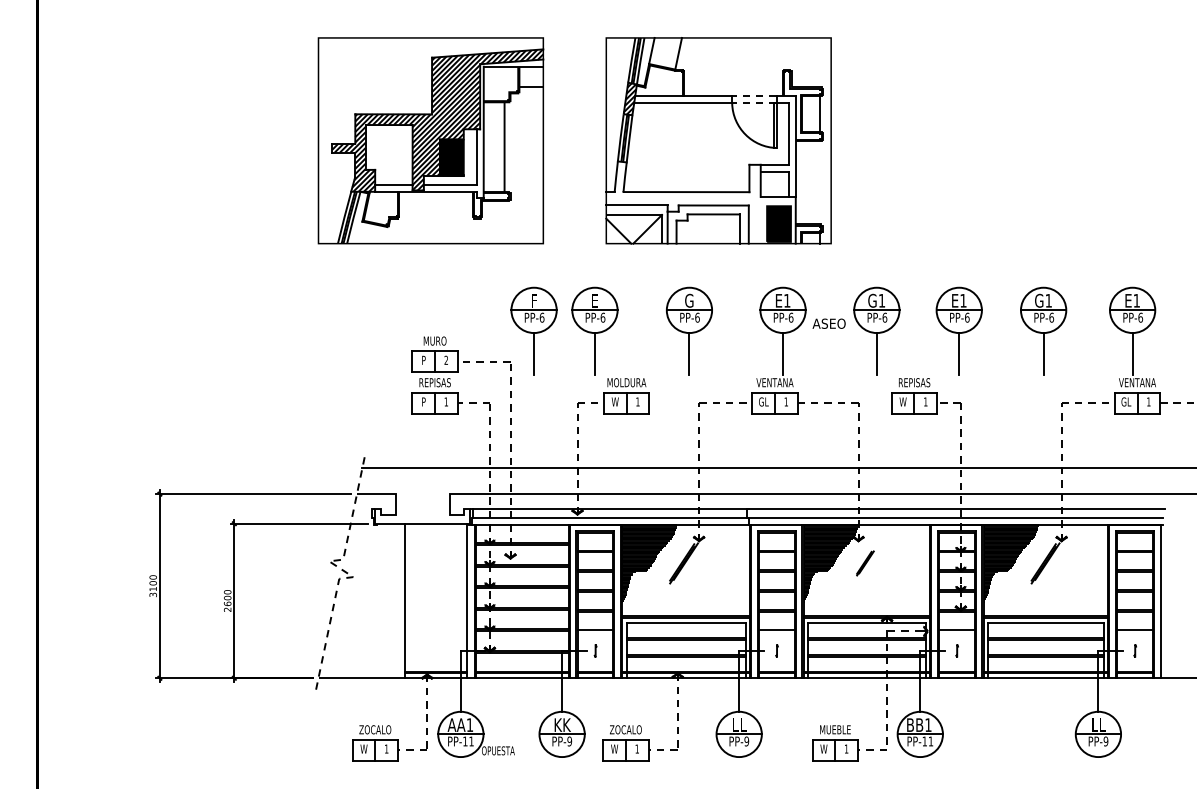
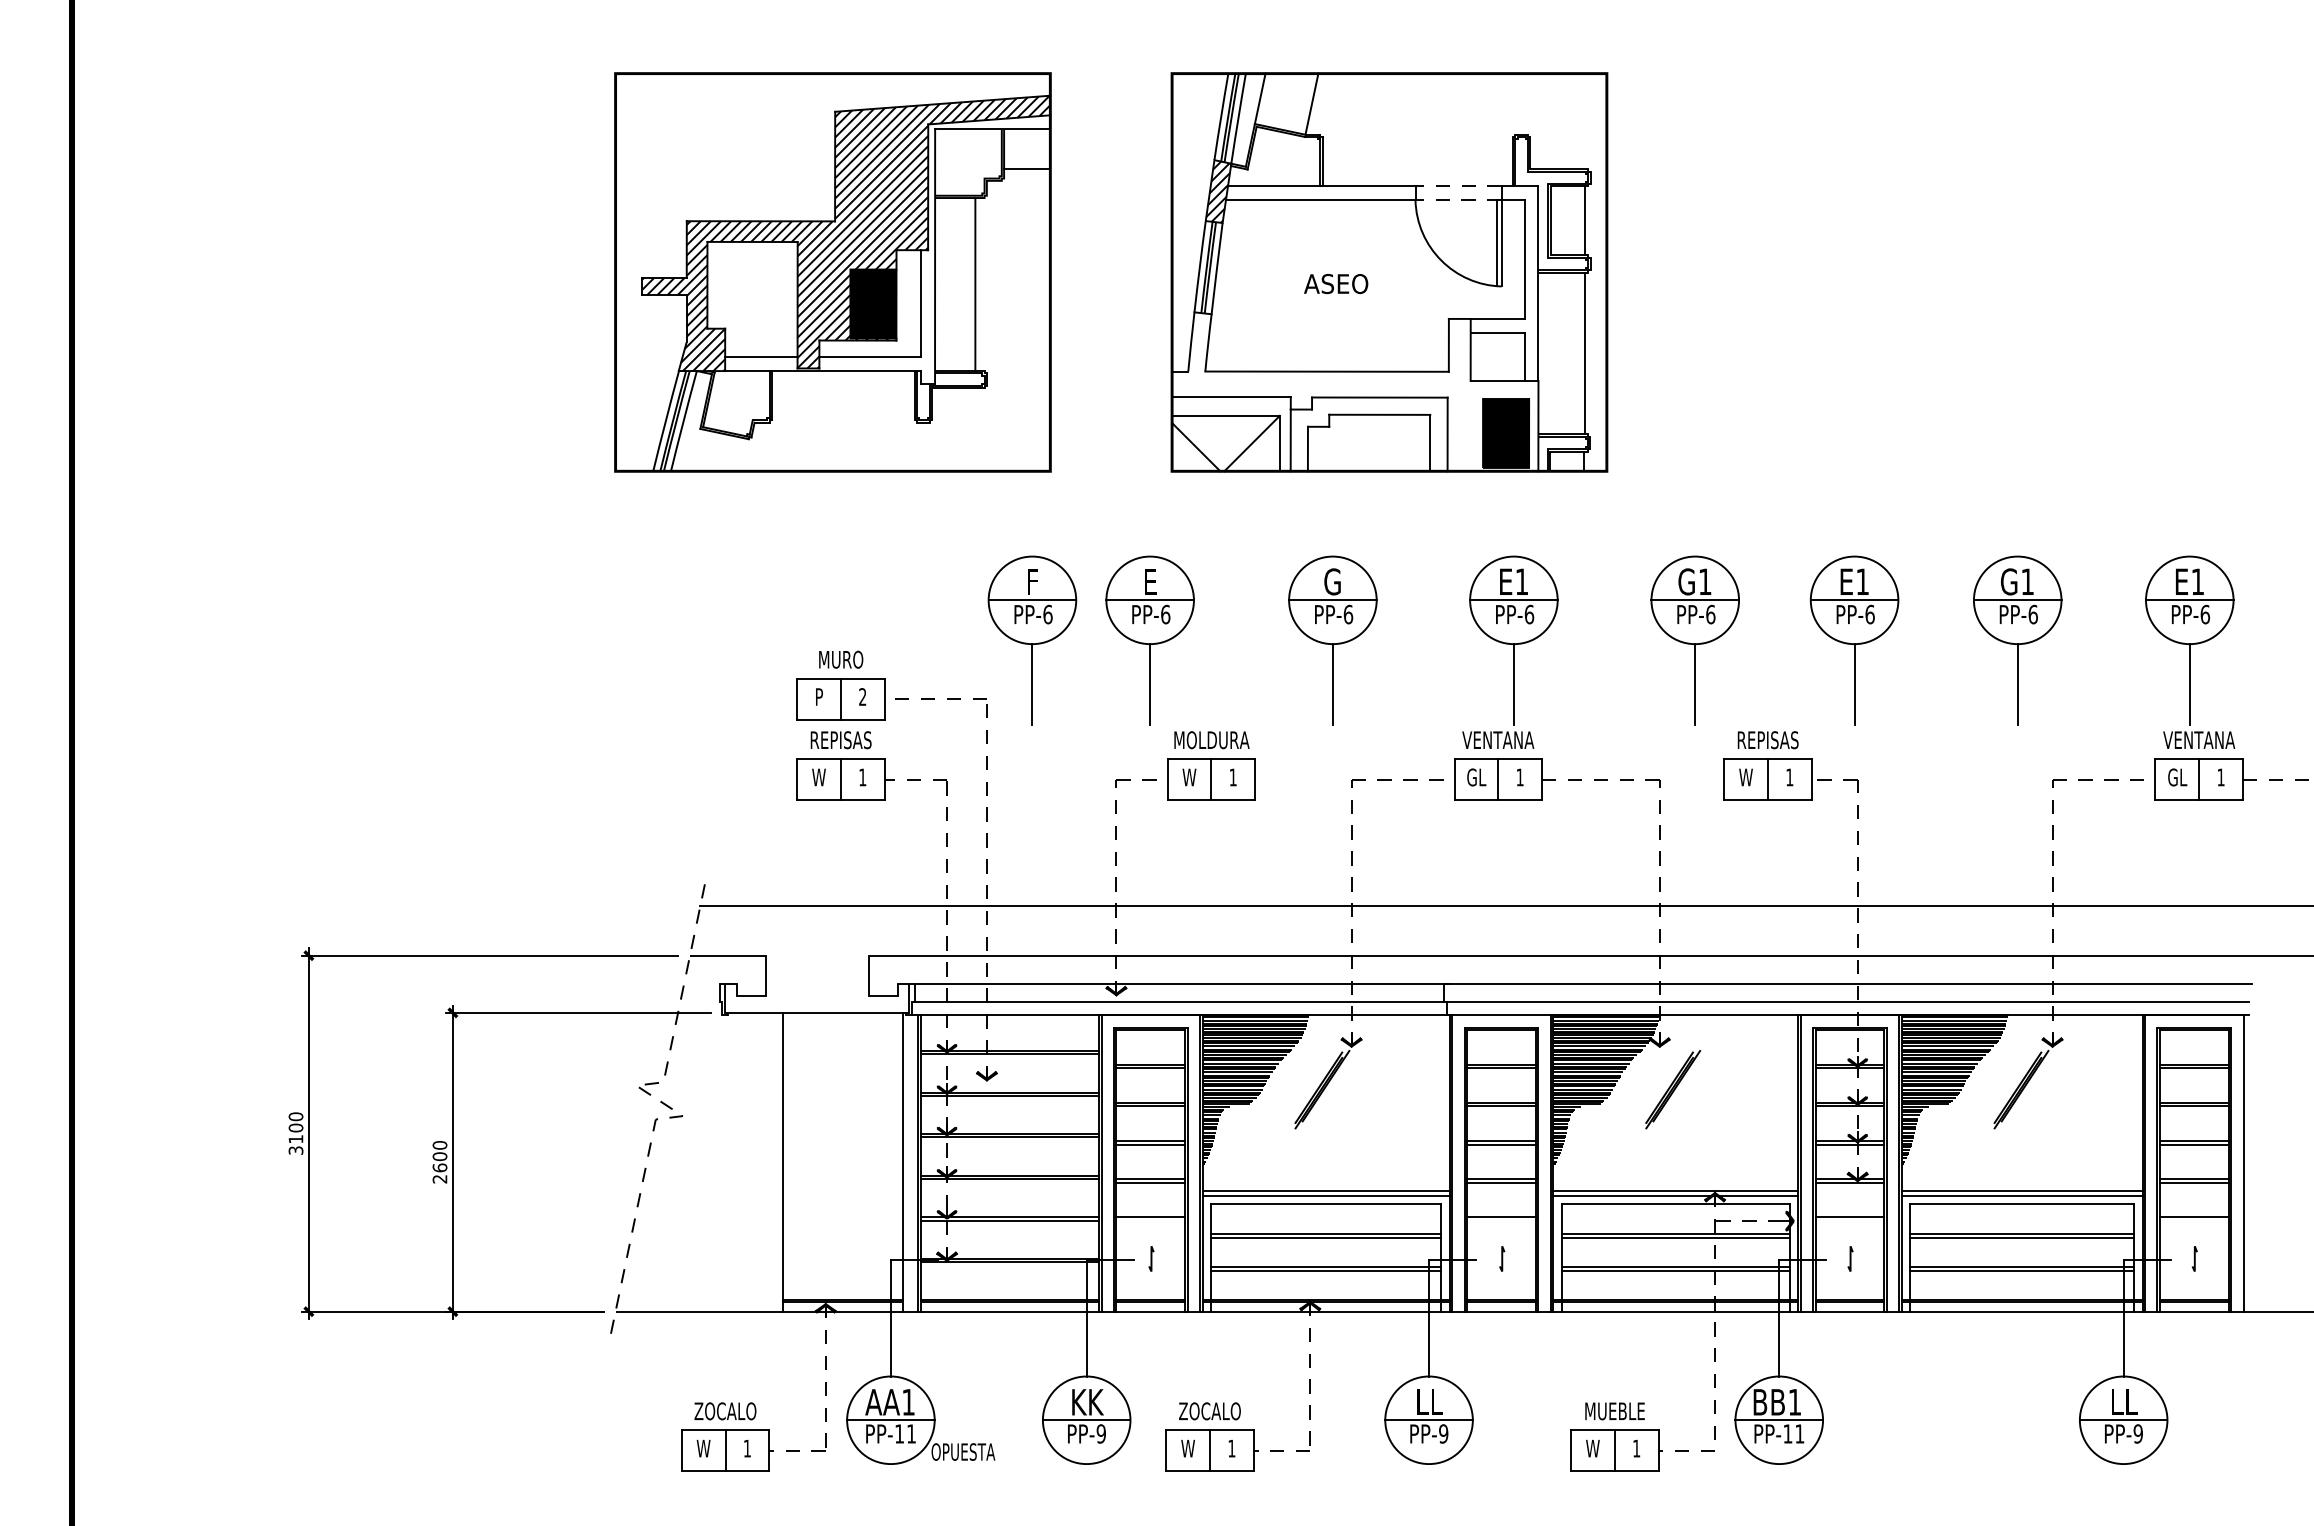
line: (819, 182) -> (1584, 353), added
text: (828, 323) -> (1334, 283), moved
text: (423, 401) -> (818, 776), P -> W
part: (865, 563) -> (1673, 1089), size x1.67

